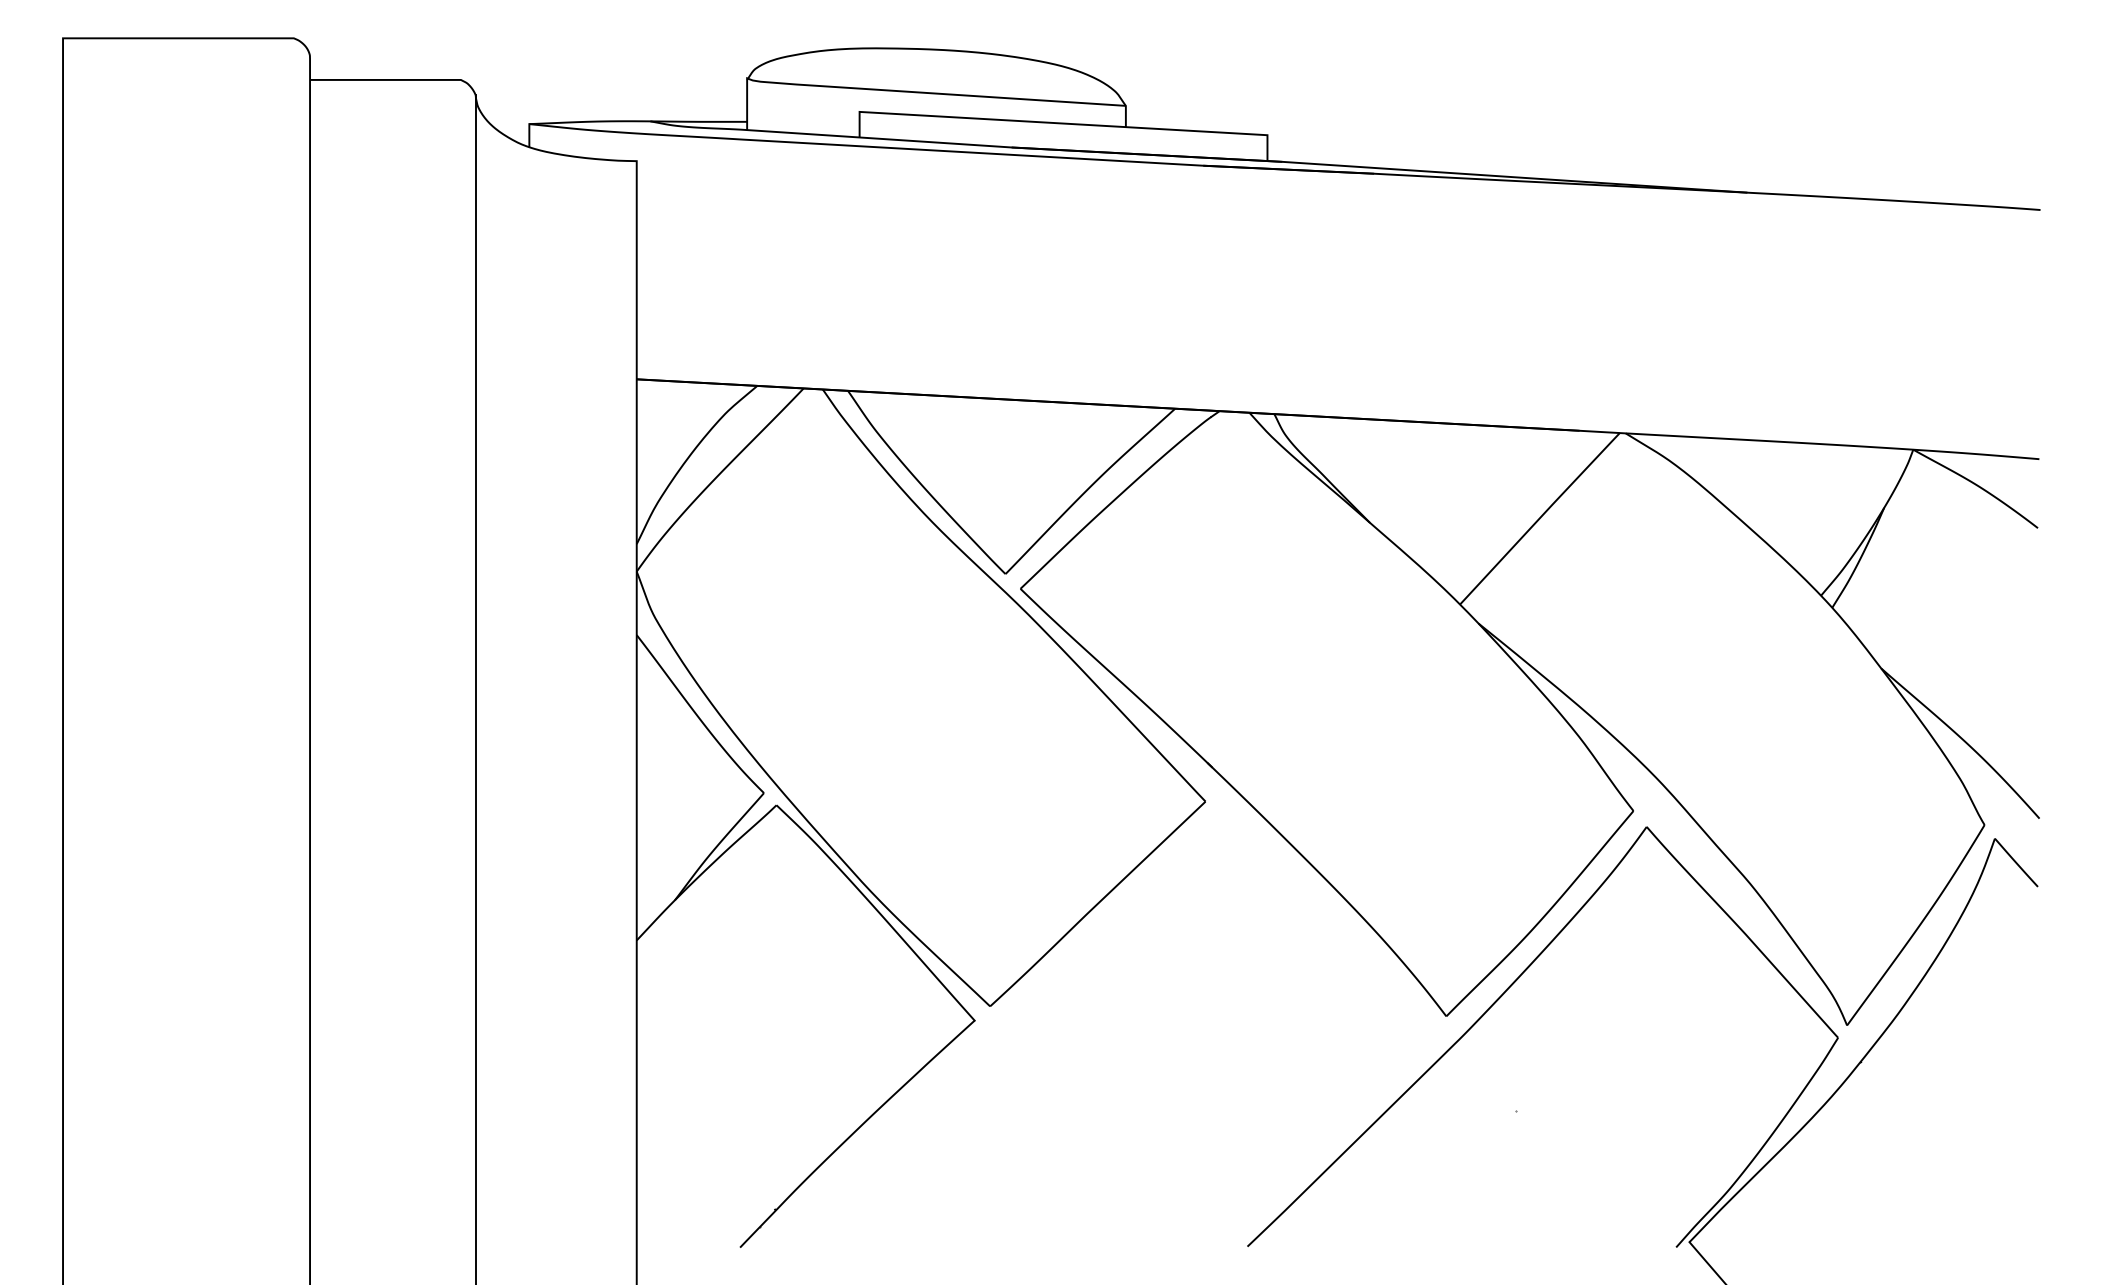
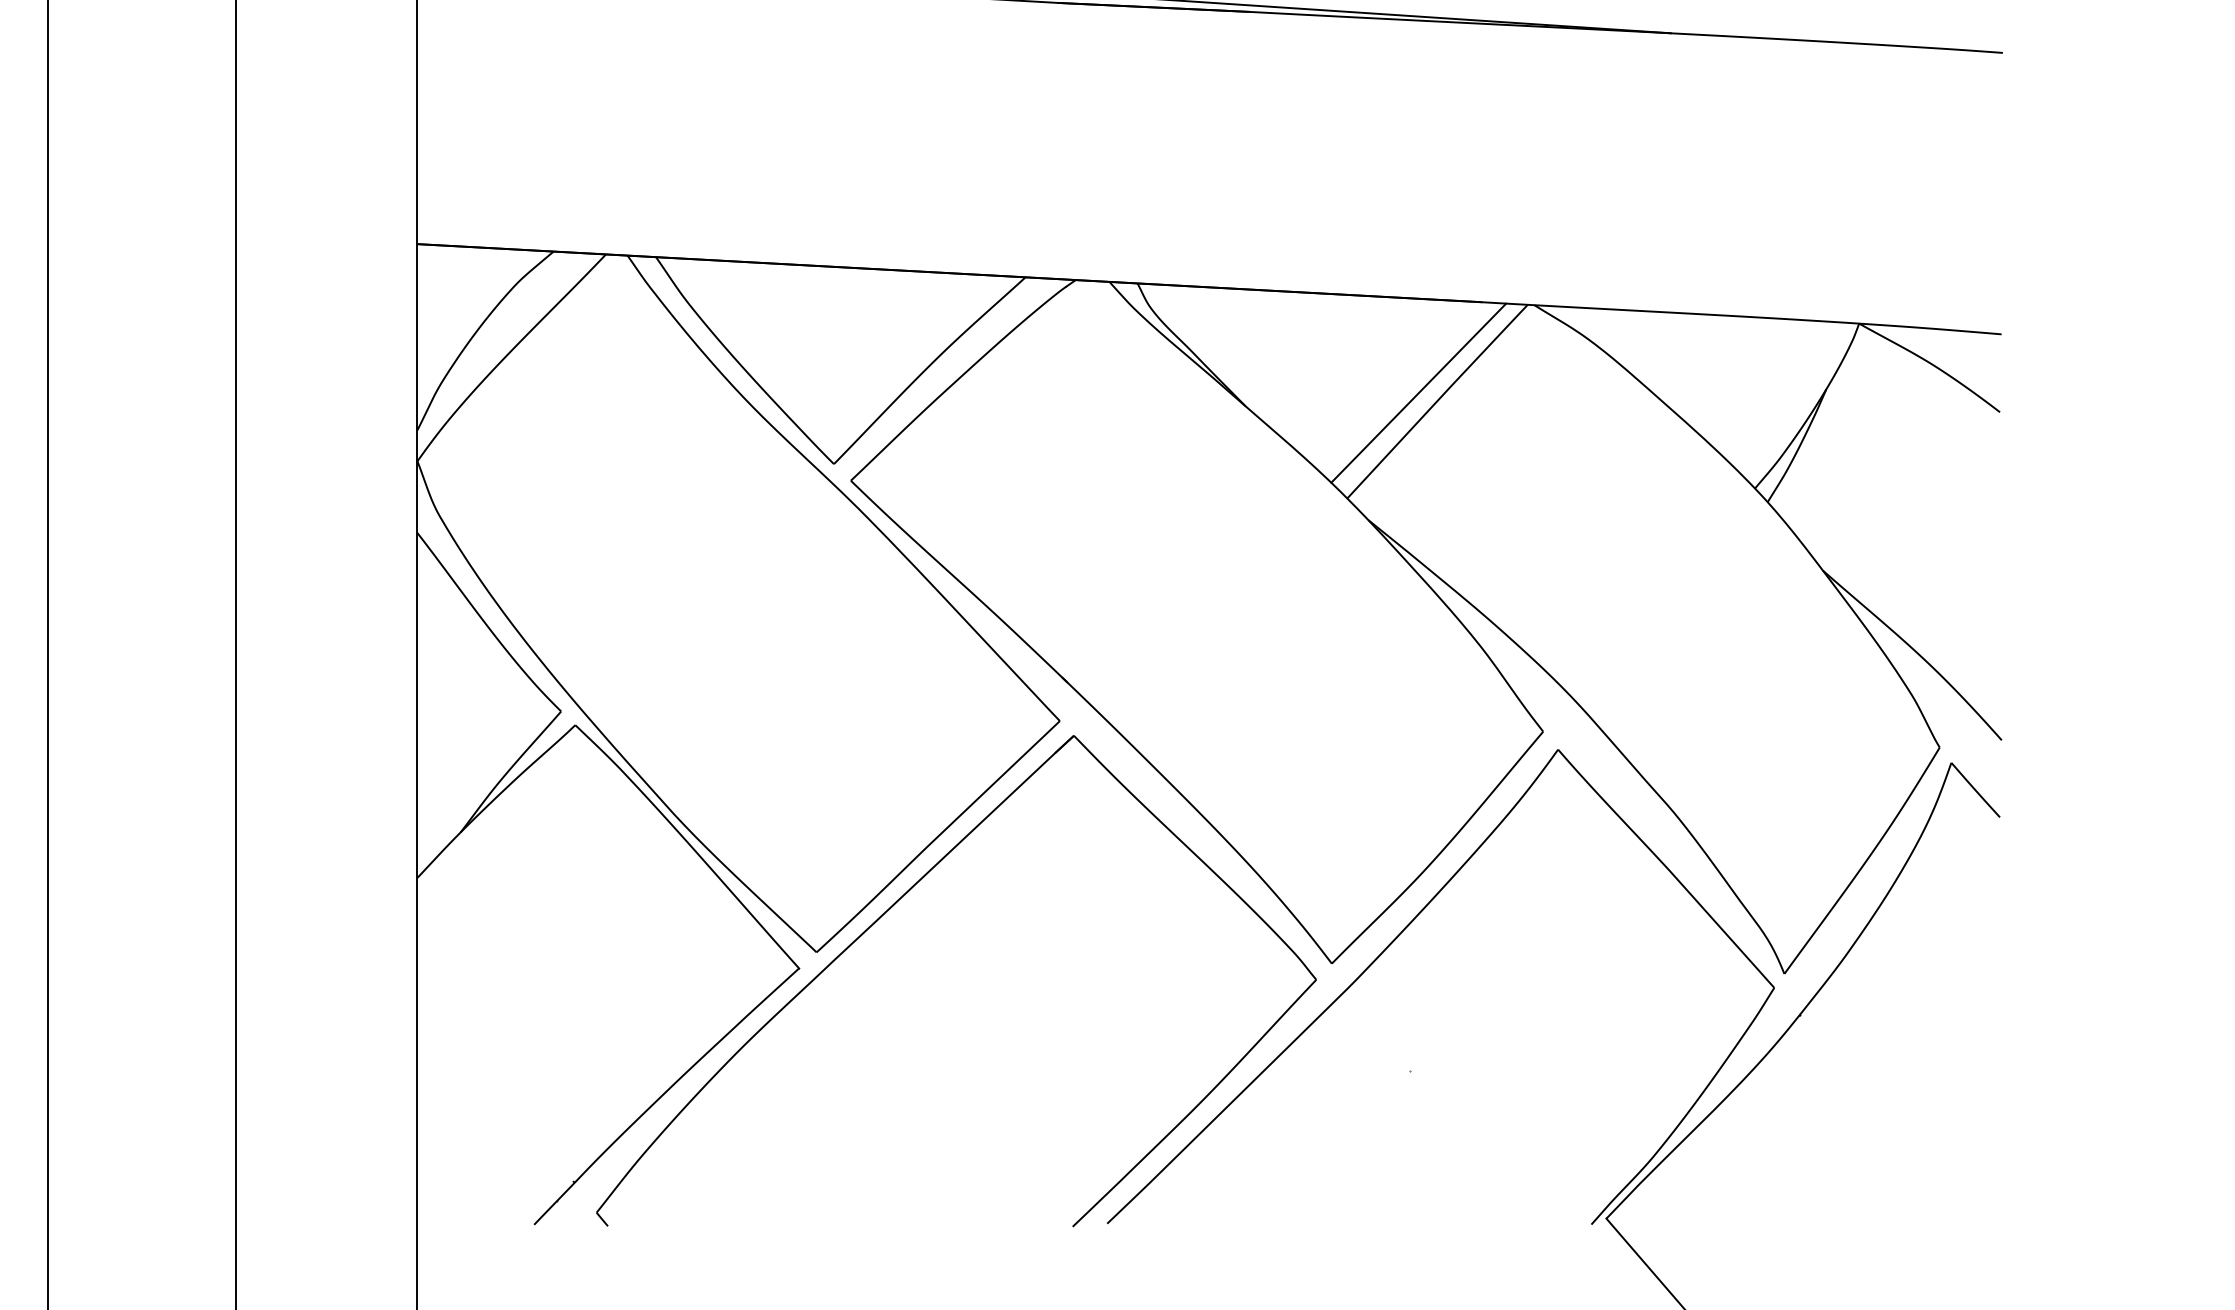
line: (1522, 511) -> (1417, 393), added
part: (1053, 970) -> (888, 911), added

